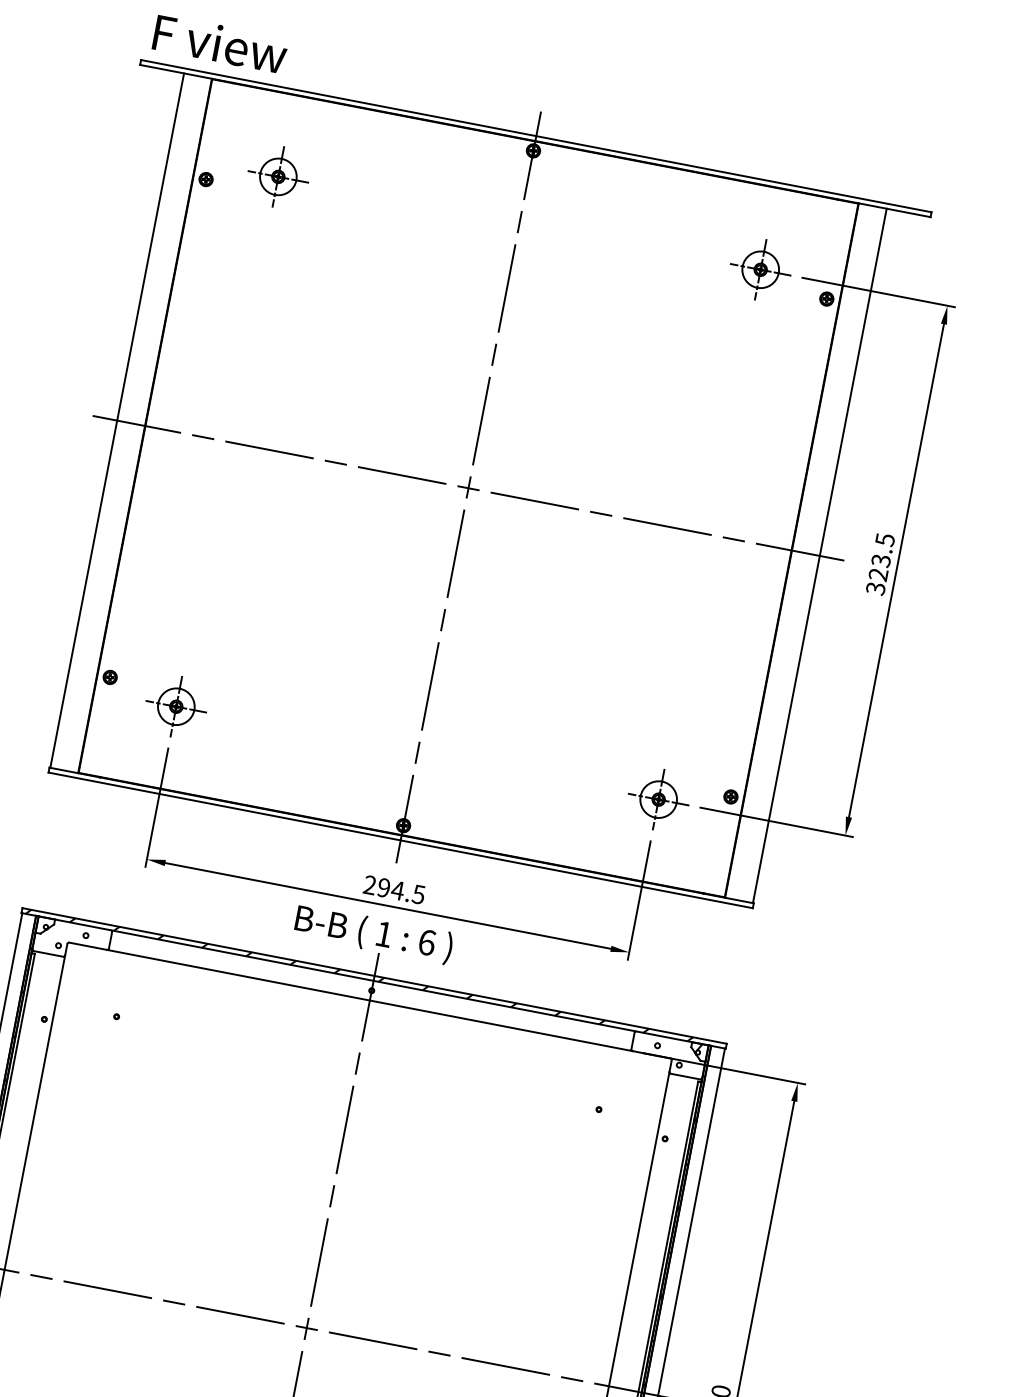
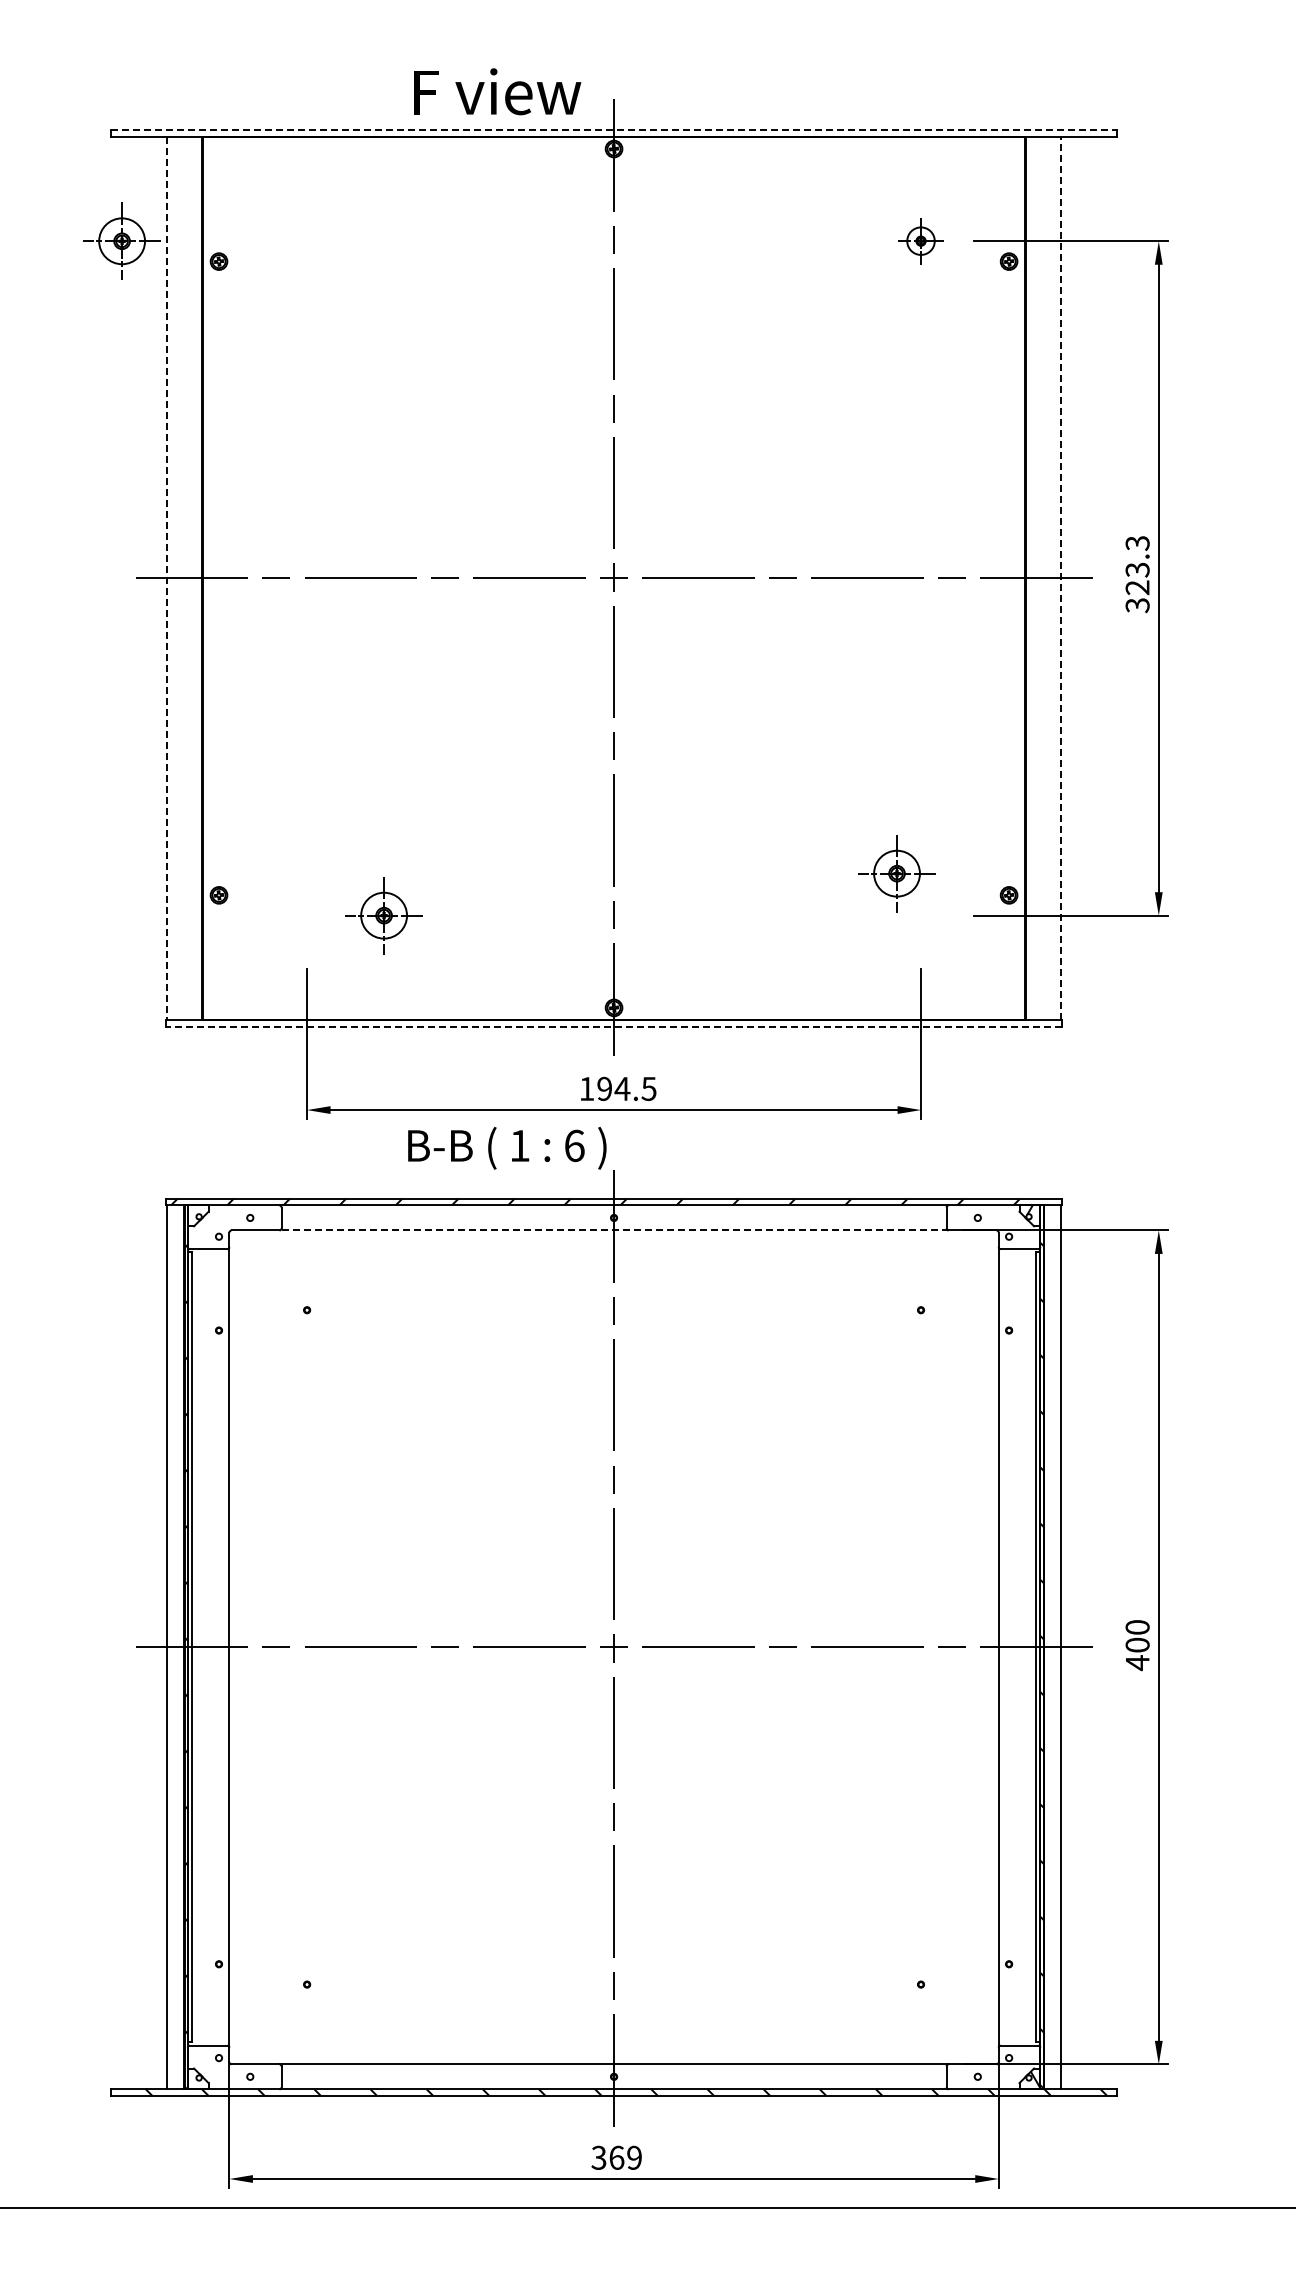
text: (220, 43) -> (497, 91), moved
line: (536, 136) -> (614, 130), solid -> dashed
part: (278, 176) -> (121, 240), moved
part: (760, 269) -> (920, 240), size x0.6
line: (116, 420) -> (166, 578), solid -> dashed
text: (885, 539) -> (1137, 543), 323.5 -> 323.3
line: (820, 555) -> (1061, 578), solid -> dashed
part: (175, 706) -> (383, 915), moved
part: (658, 799) -> (896, 873), moved
line: (400, 840) -> (613, 1026), solid -> dashed
text: (369, 884) -> (586, 1088), 294.5 -> 194.5
text: (374, 933) -> (507, 1147), moved
line: (370, 1000) -> (614, 1230), solid -> dashed

